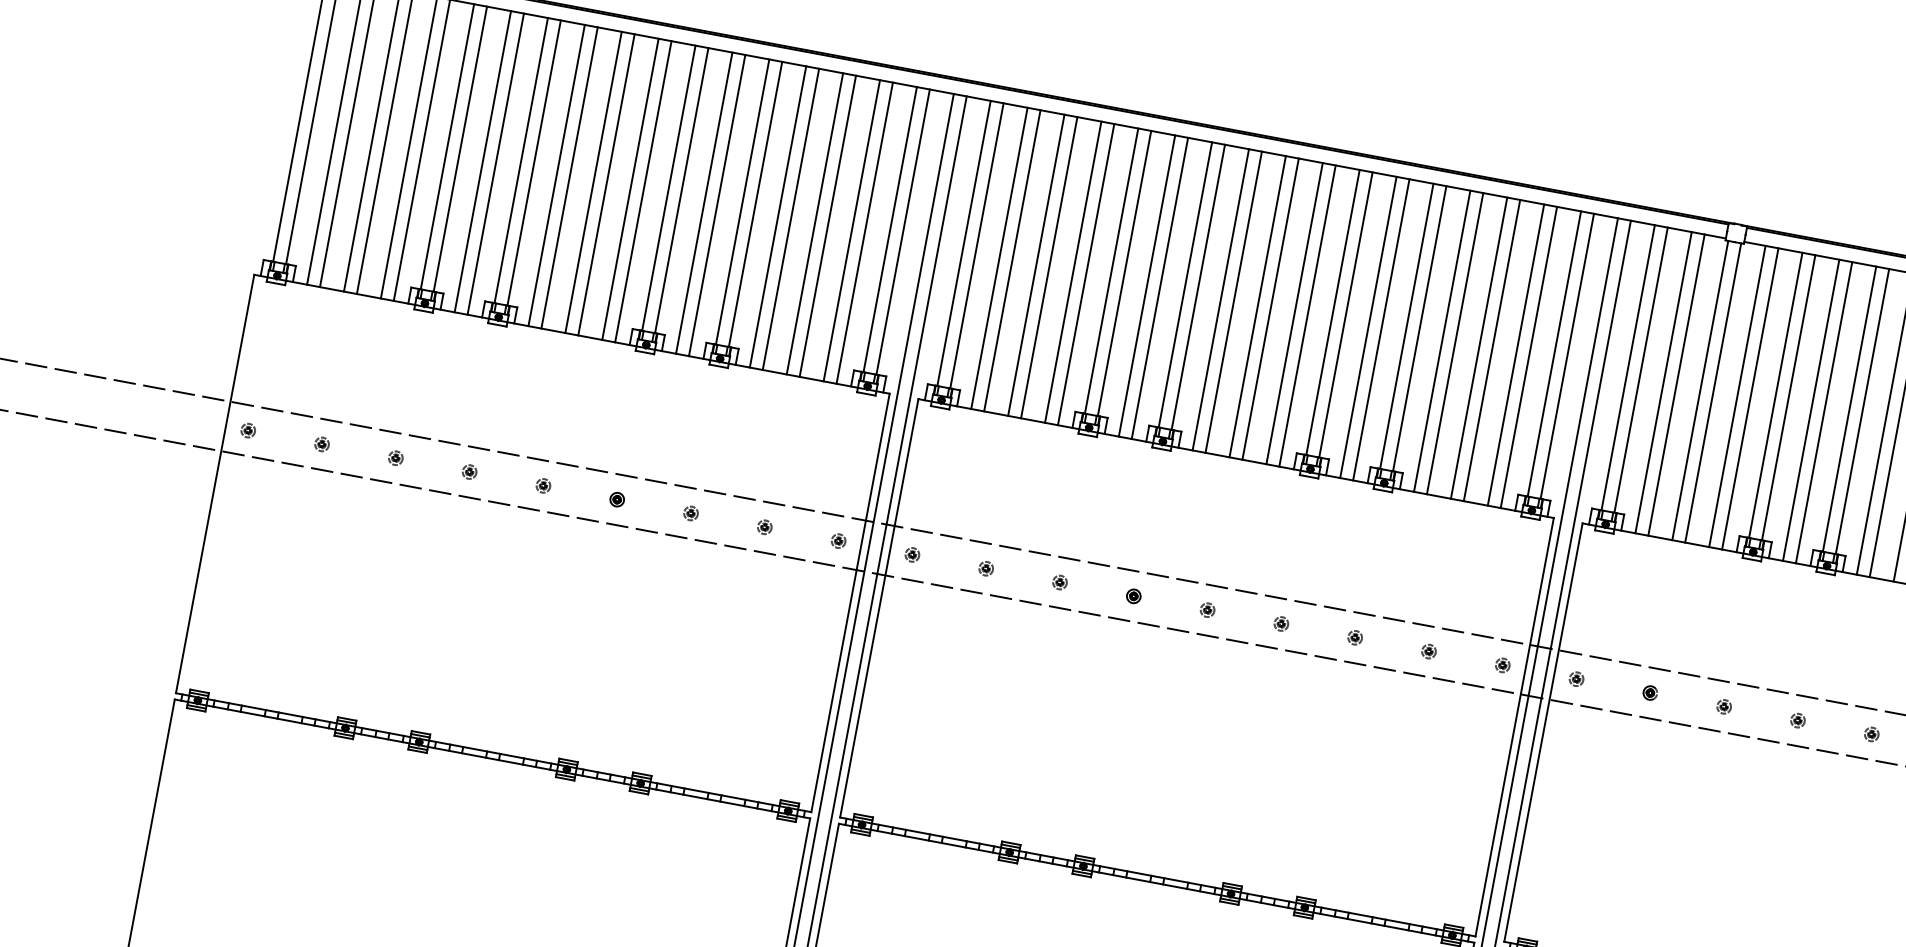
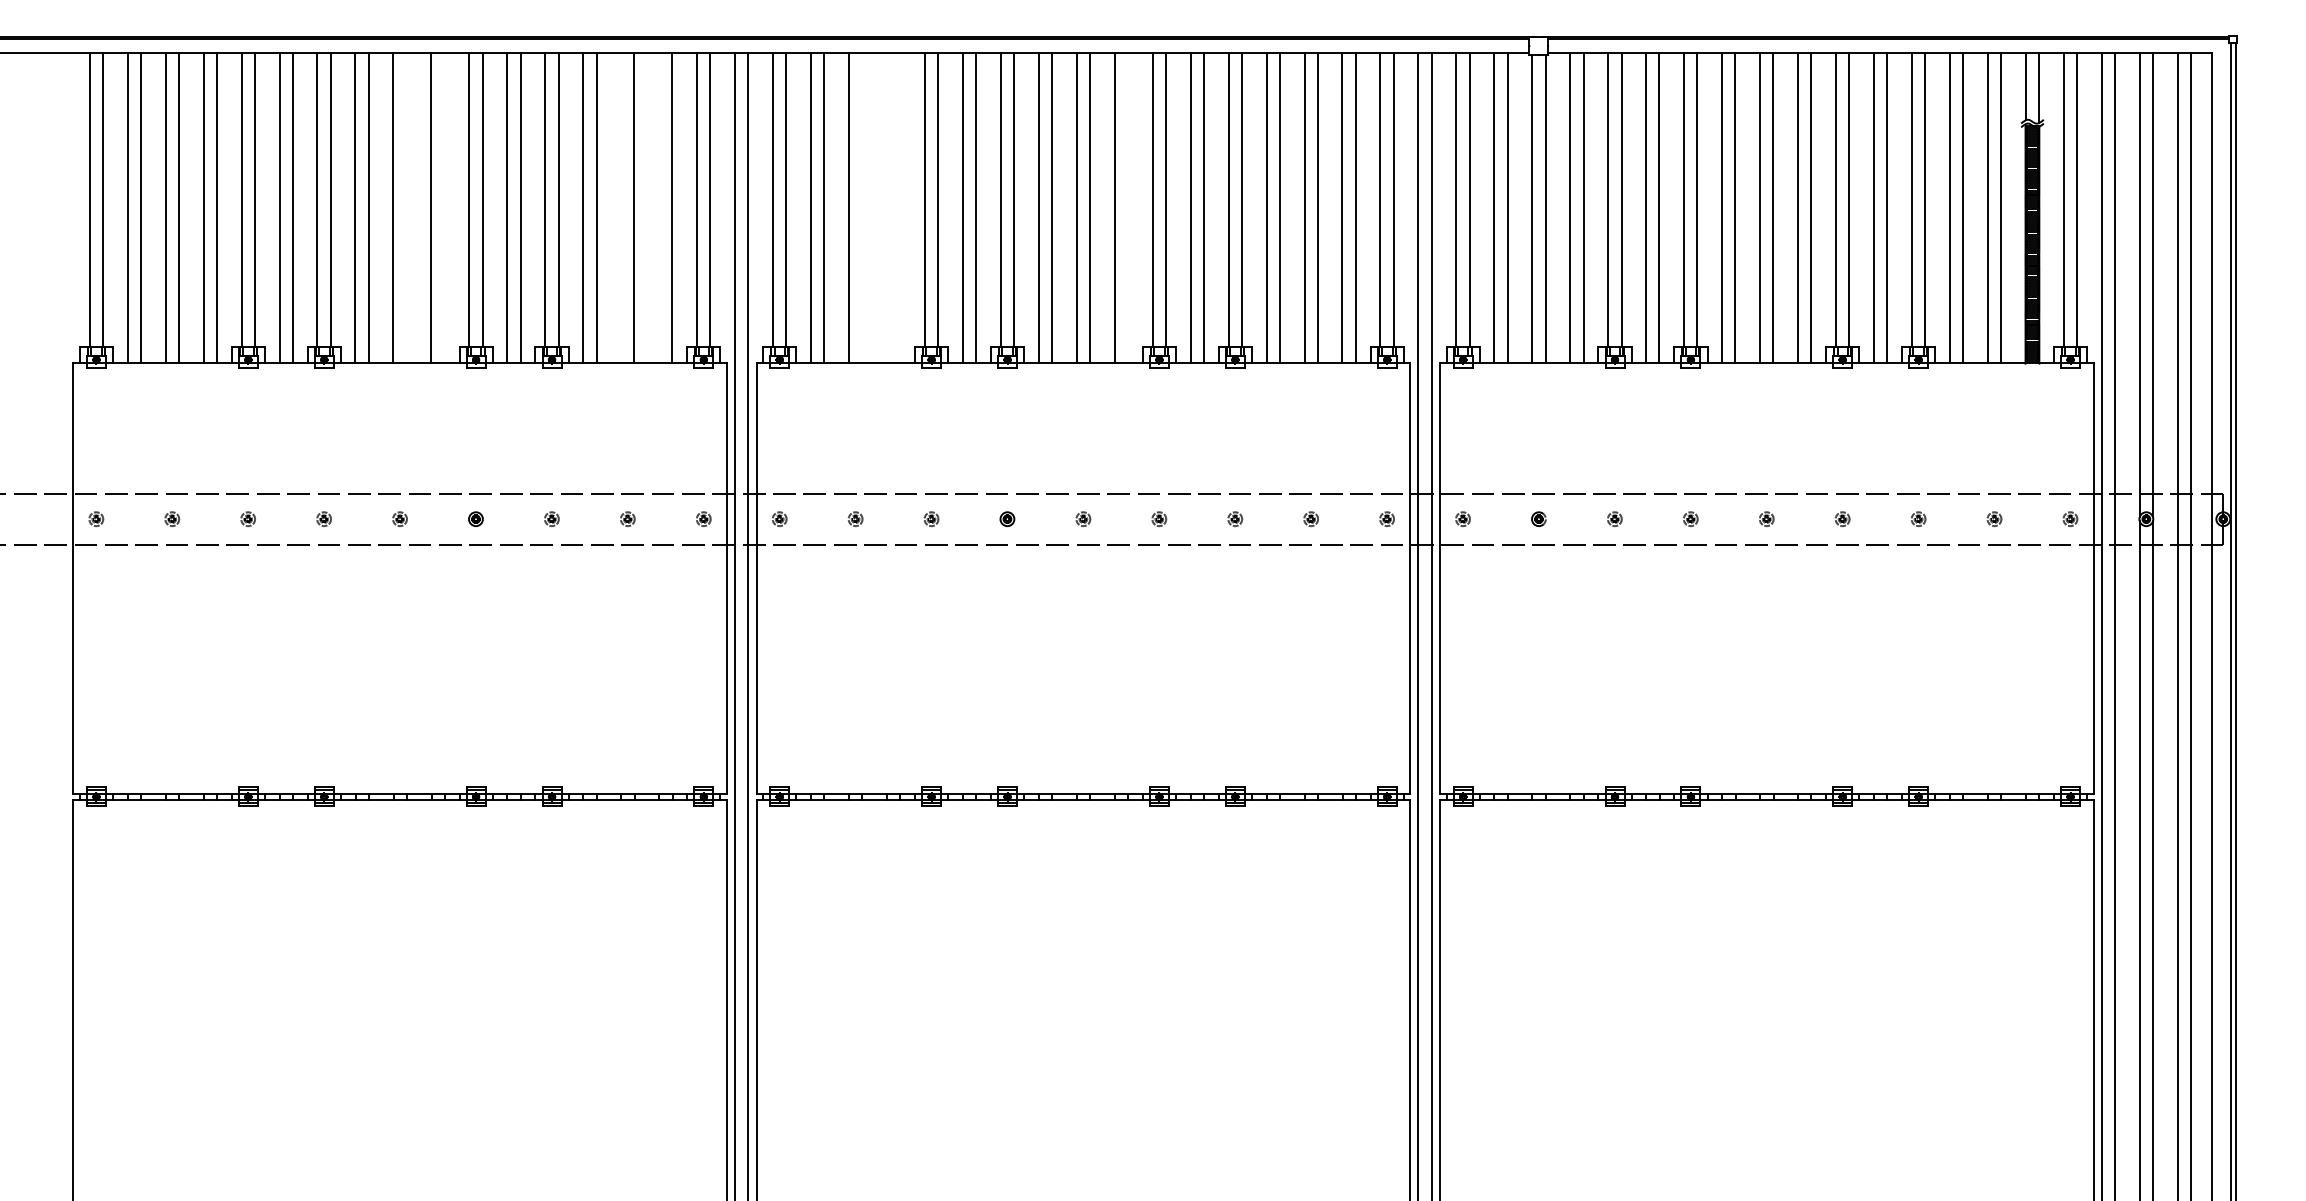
line: (606, 185) -> (406, 208), removed
line: (643, 191) -> (444, 208), removed
line: (815, 224) -> (621, 208), removed
line: (852, 231) -> (659, 208), removed
line: (1049, 268) -> (862, 208), removed
line: (1072, 272) -> (886, 208), removed
line: (1086, 274) -> (900, 208), removed
line: (1307, 316) -> (1127, 208), removed

